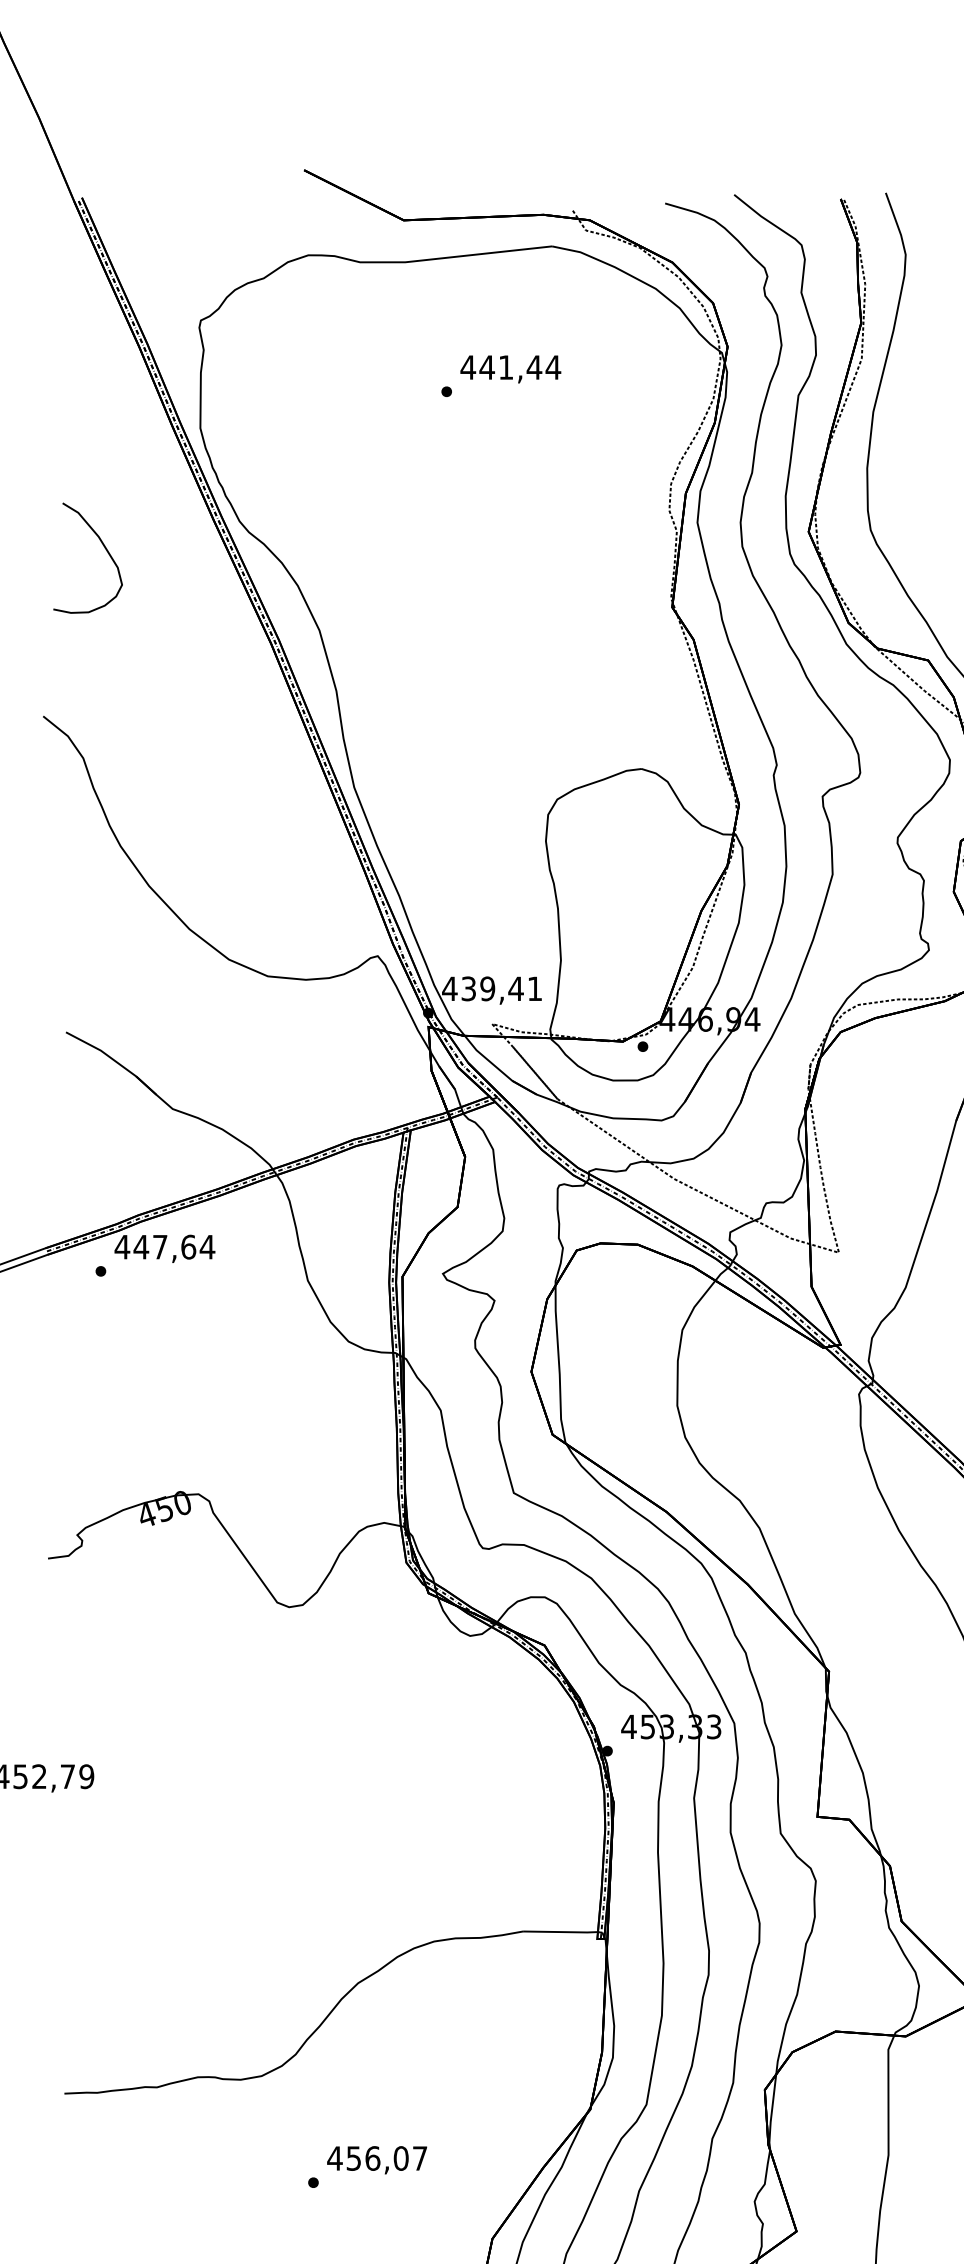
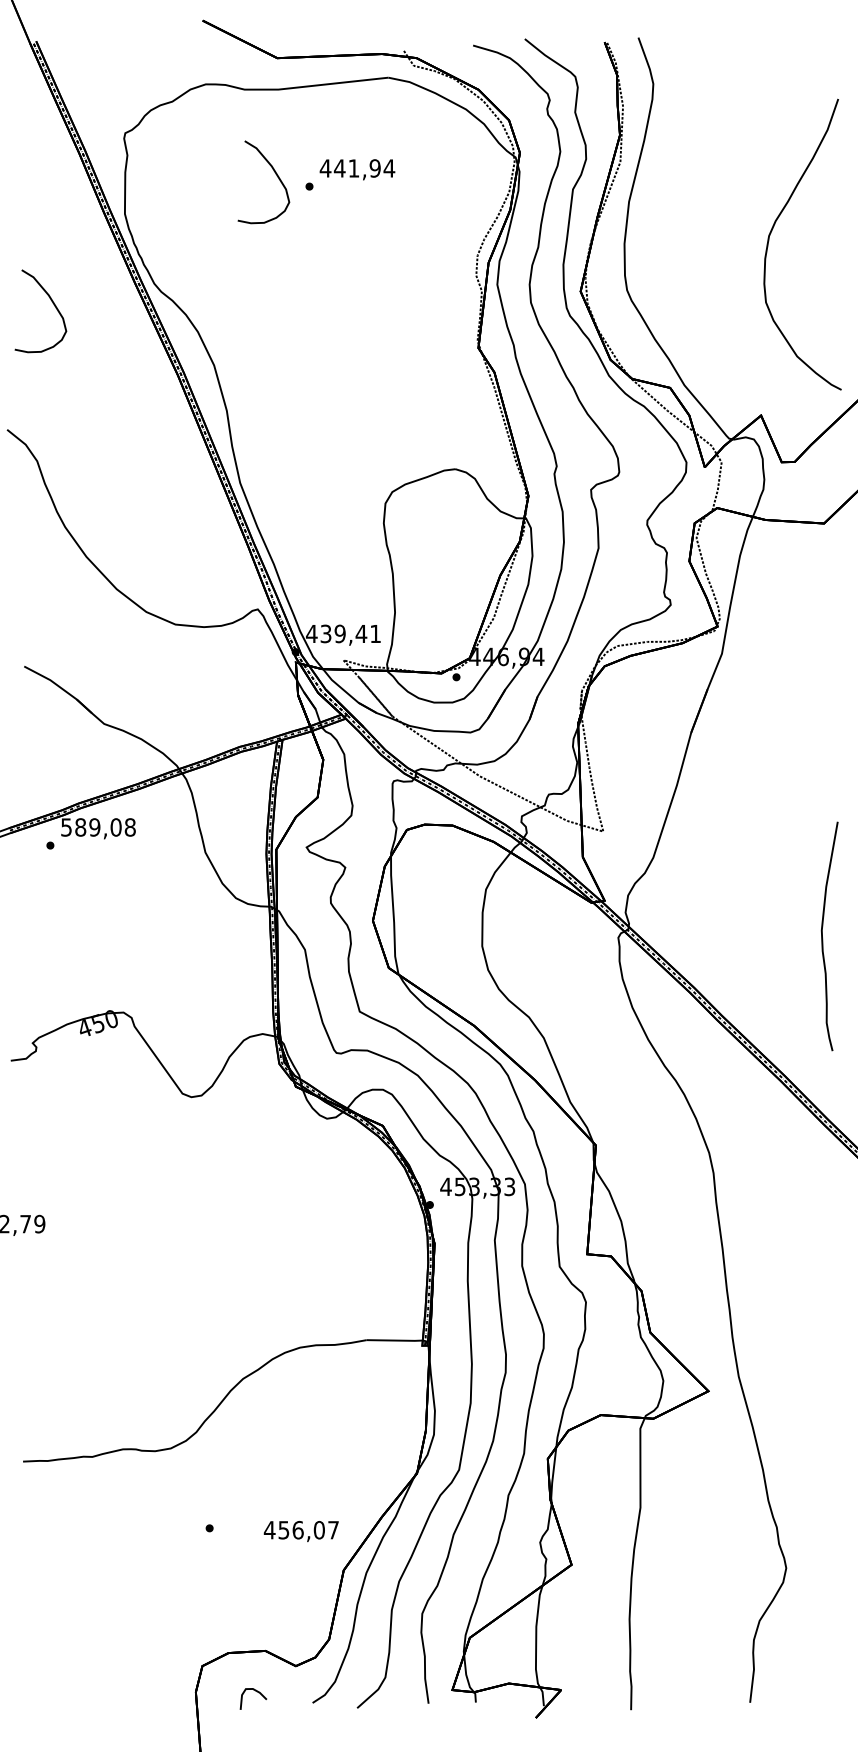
text: (534, 367) -> (375, 168), 441,44 -> 441,94
curve: (401, 375) -> (275, 174), added
text: (165, 1247) -> (98, 827), 447,64 -> 589,08
text: (376, 2160) -> (300, 1531), moved

